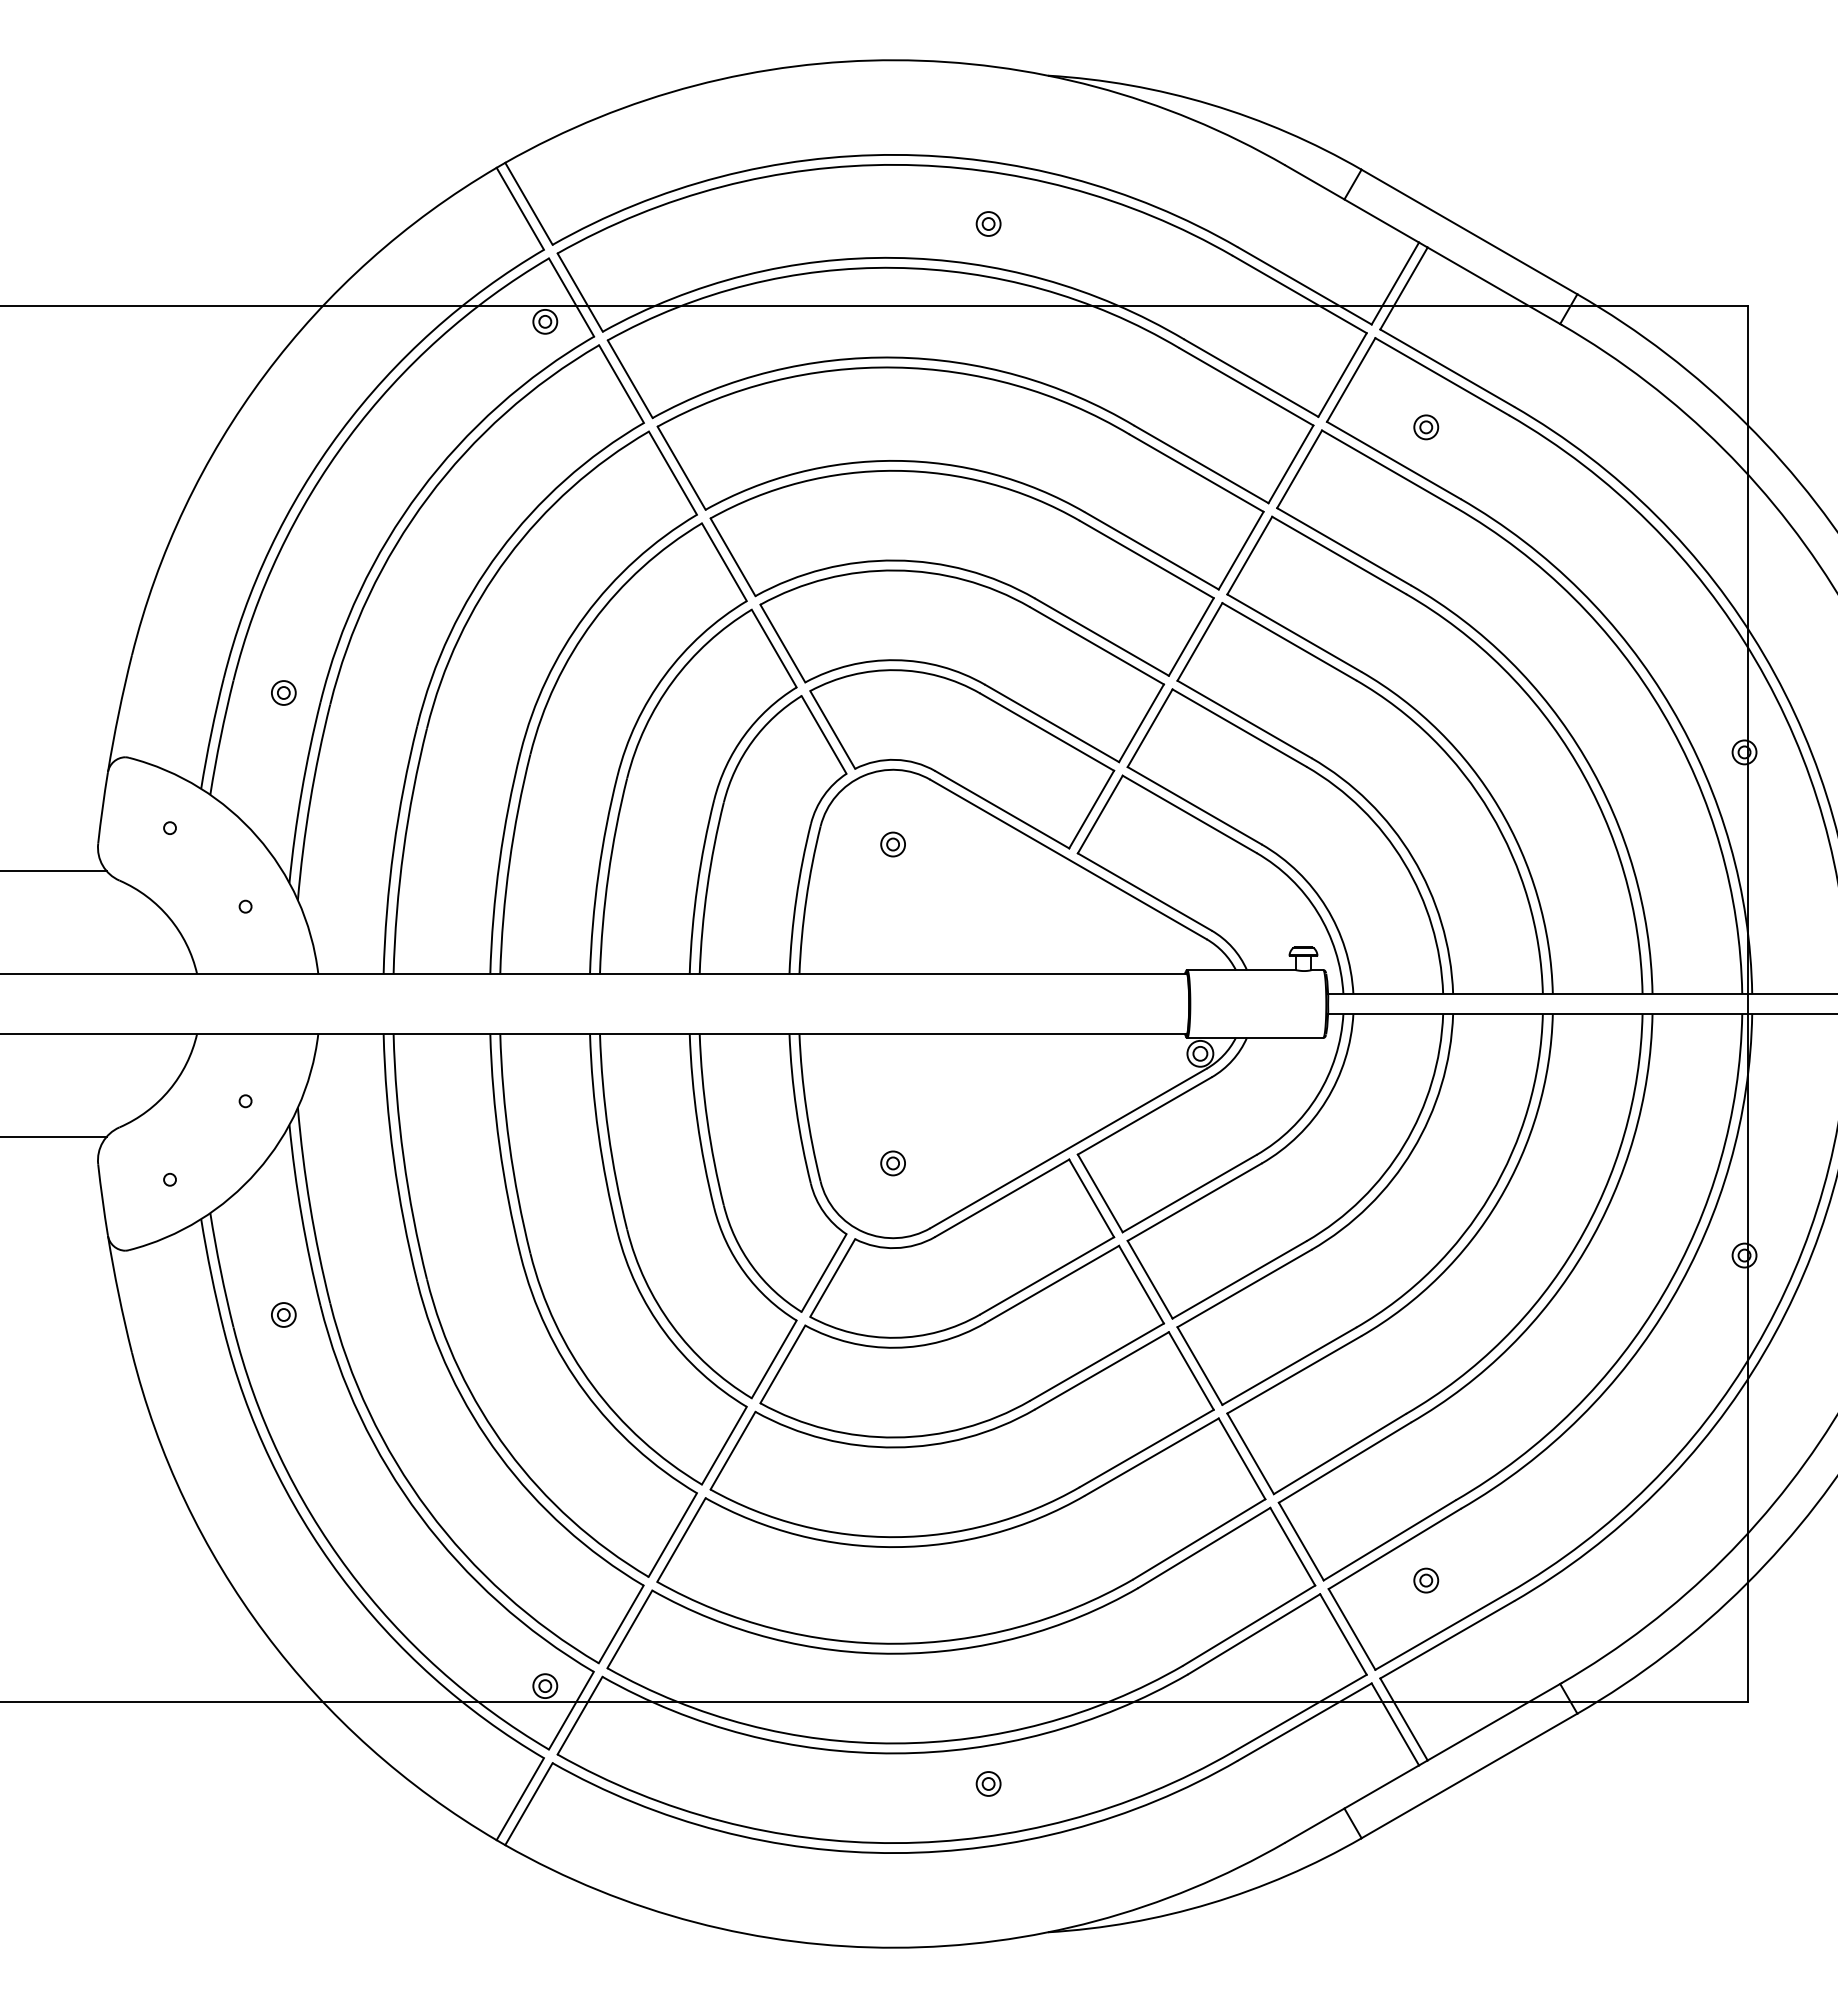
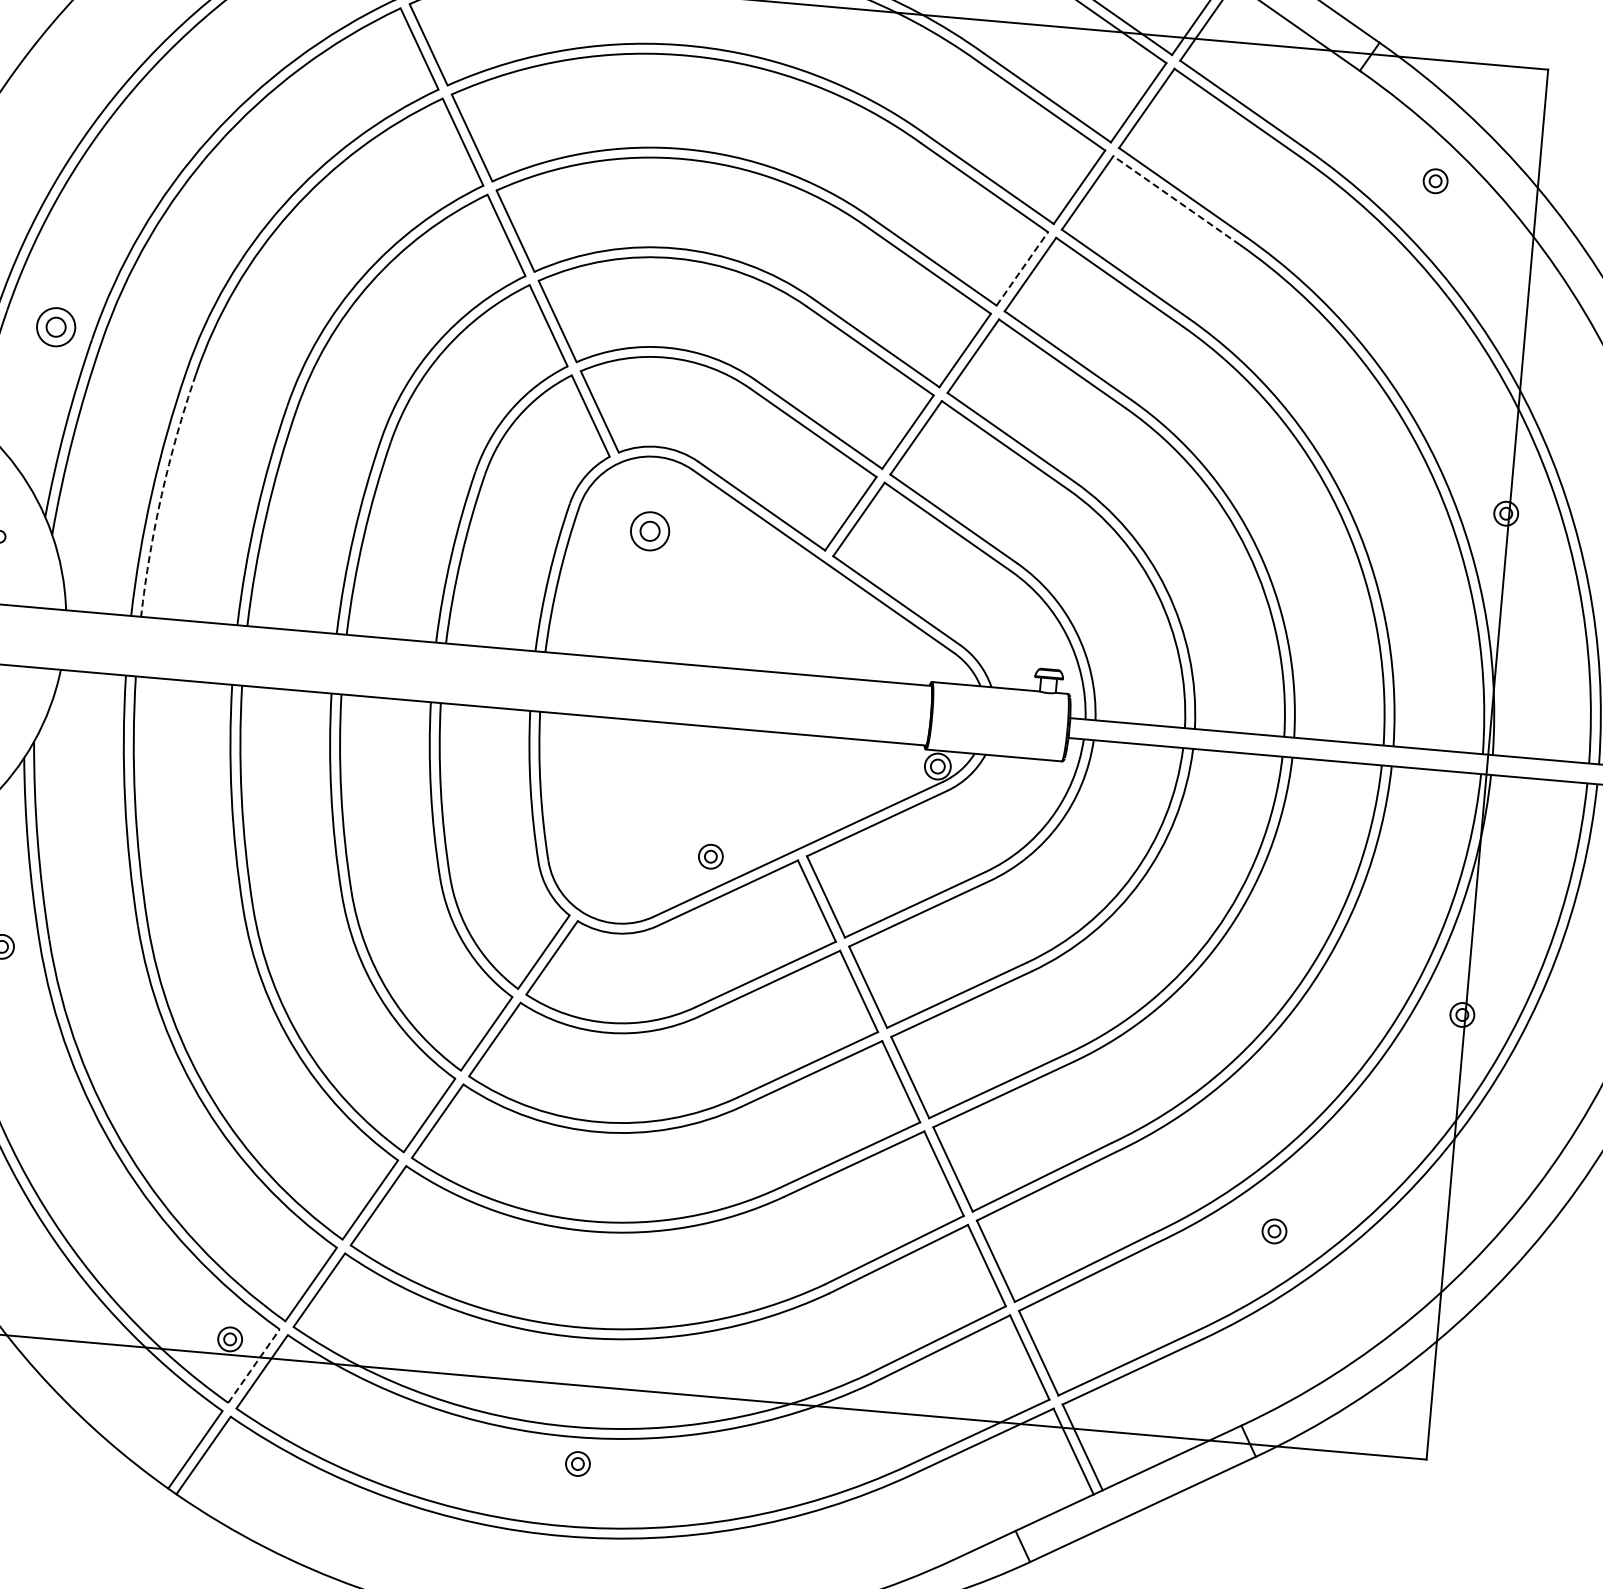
part: (1426, 427) -> (1435, 181), moved
line: (1388, 468) -> (1176, 199), solid -> dashed
line: (1241, 550) -> (1022, 268), solid -> dashed
part: (283, 692) -> (55, 326), size x1.6
part: (892, 844) -> (649, 531), size x1.6
arc: (403, 850) -> (161, 494), solid -> dashed
part: (892, 1163) -> (710, 856), moved
part: (1426, 1580) -> (1274, 1231), moved
line: (571, 1710) -> (254, 1365), solid -> dashed
part: (988, 1783) -> (577, 1463), moved

